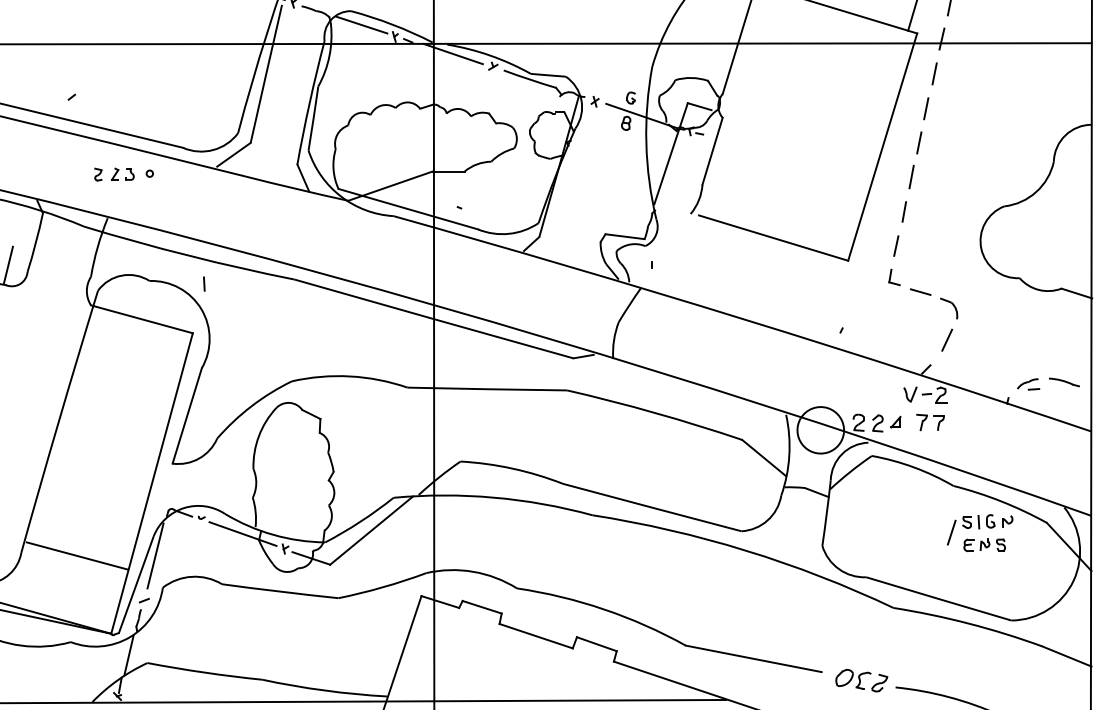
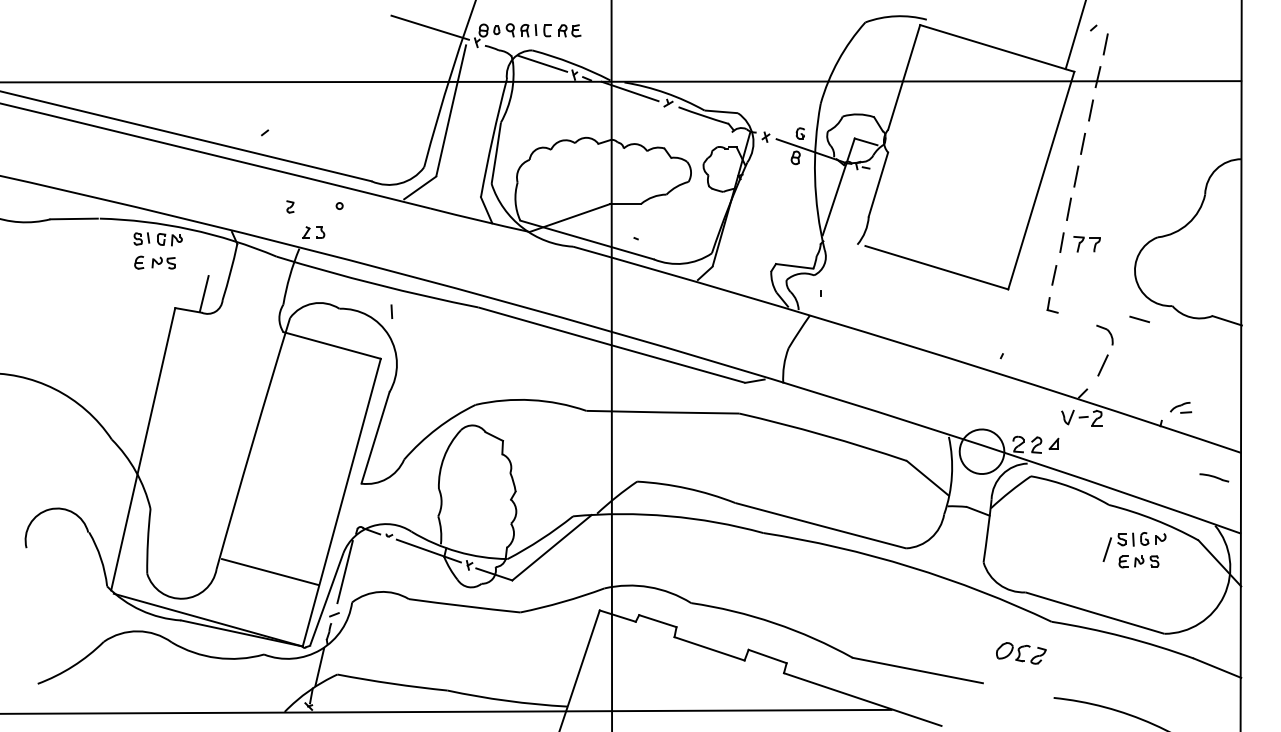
part: (122, 174) -> (313, 232), moved
line: (920, 292) -> (1139, 319), moved
part: (1064, 382) -> (1214, 477), moved
part: (929, 422) -> (1086, 244), moved
part: (862, 680) -> (1021, 653), moved

